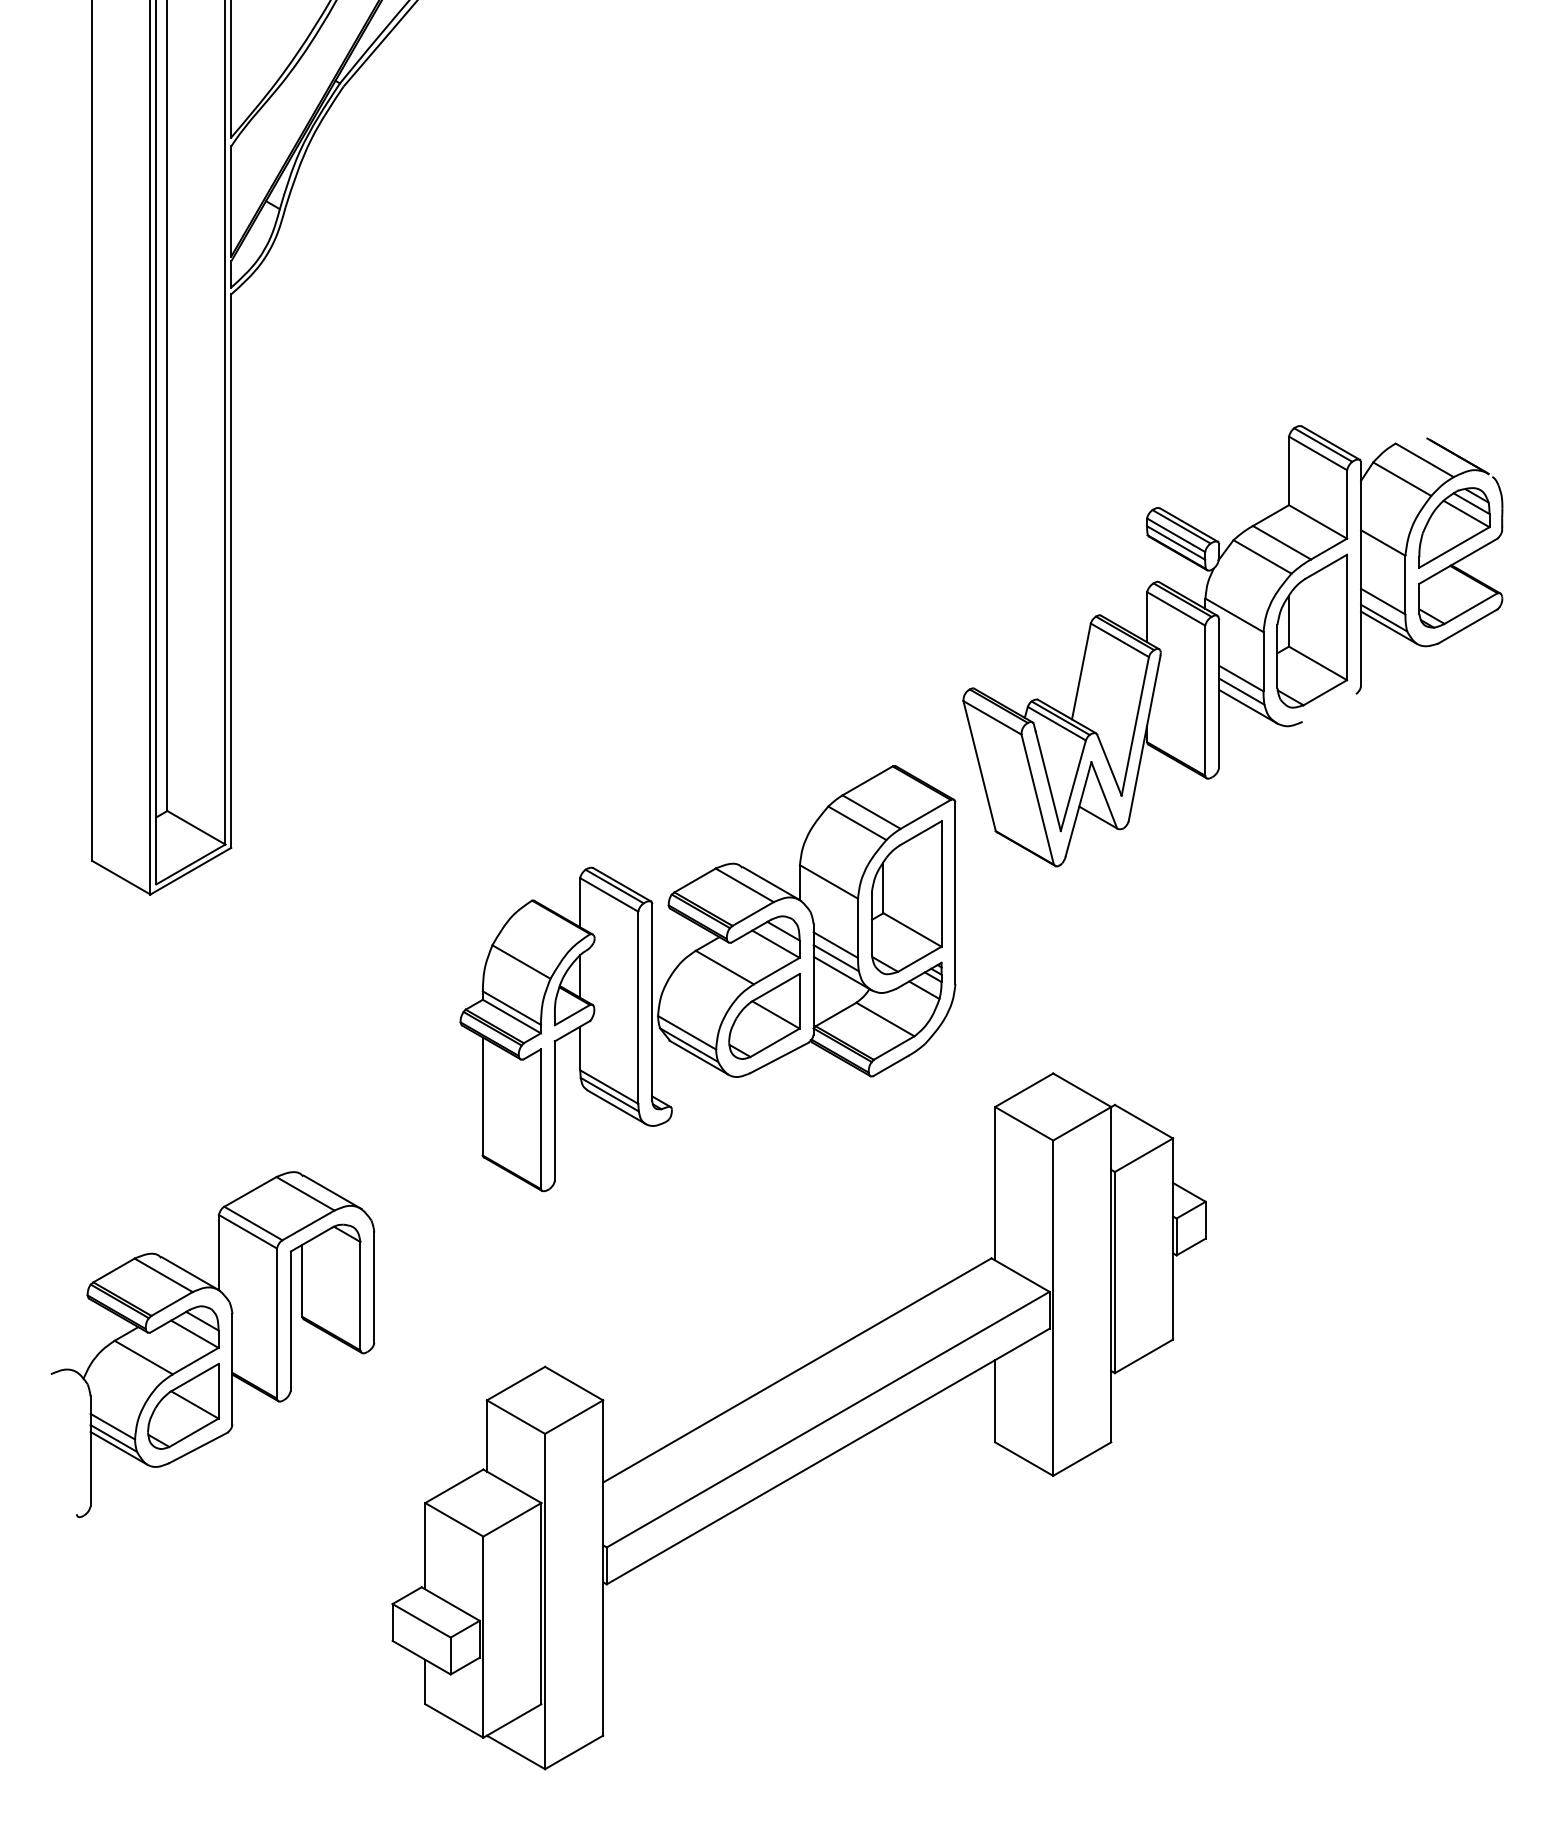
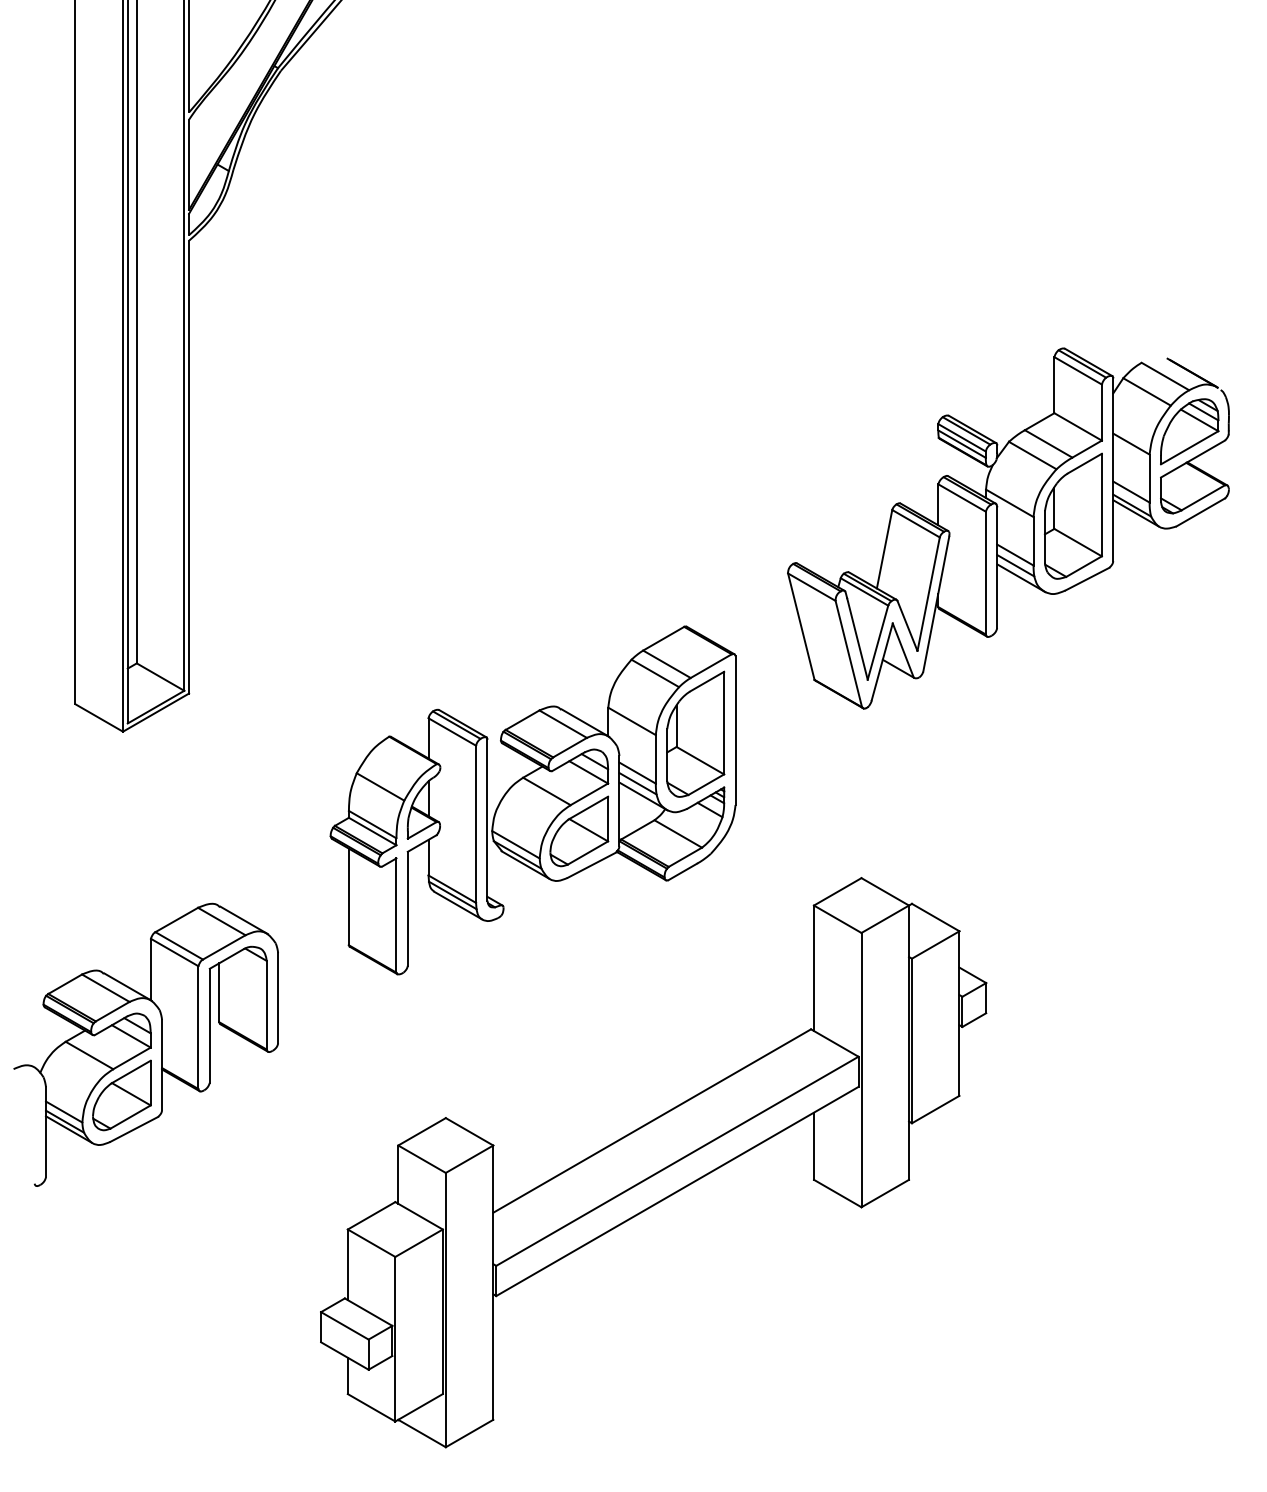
line: (1329, 707) -> (1087, 578), added
part: (707, 978) -> (532, 800), moved
part: (212, 1344) -> (145, 1044), moved

